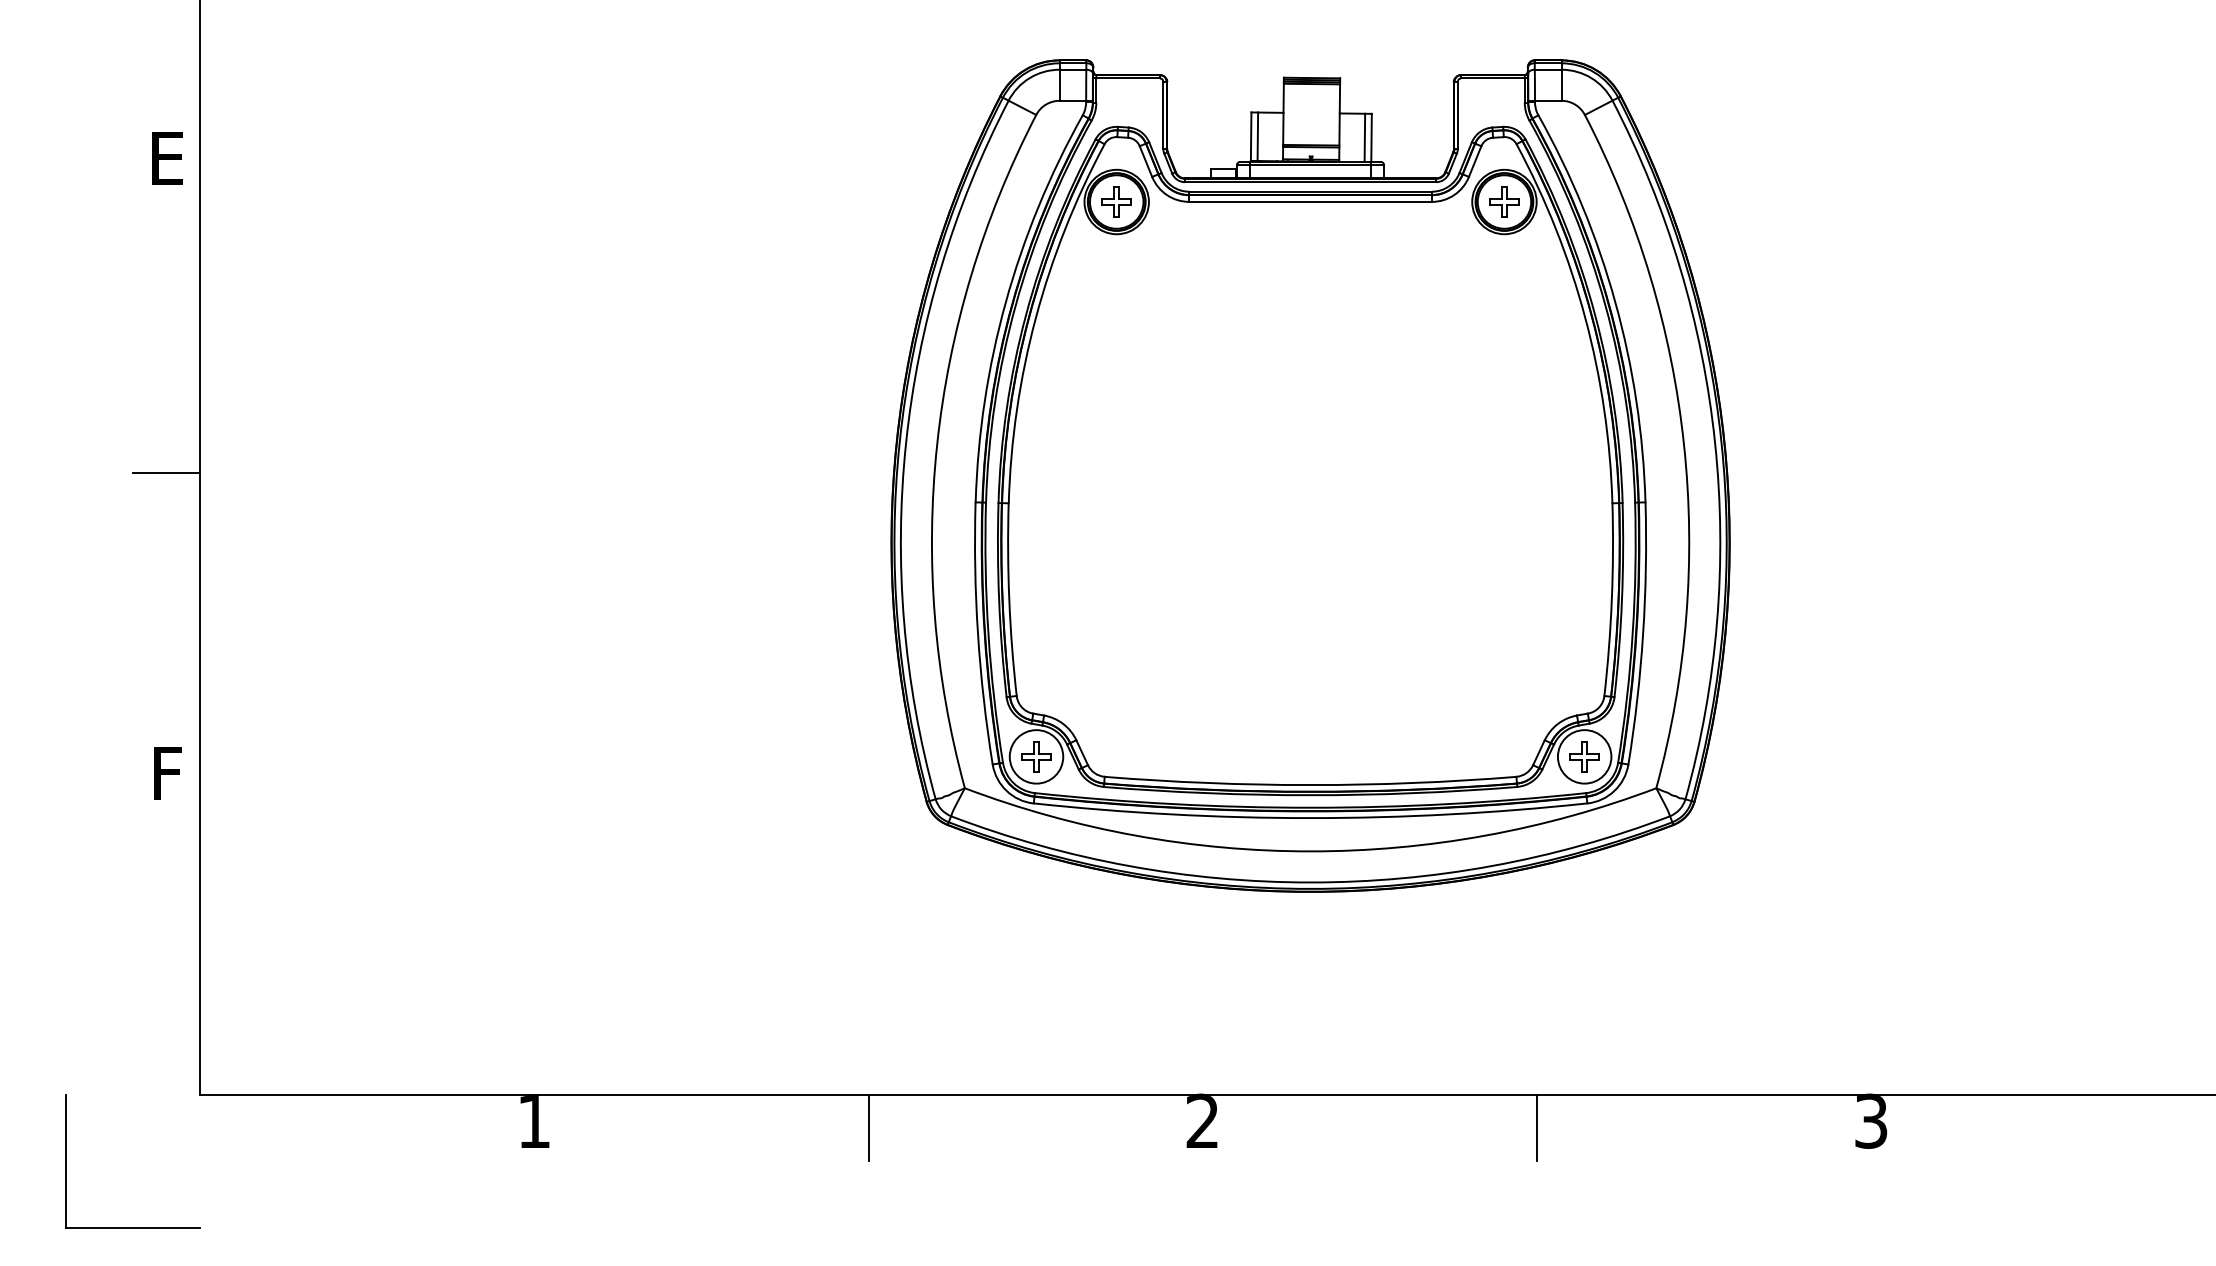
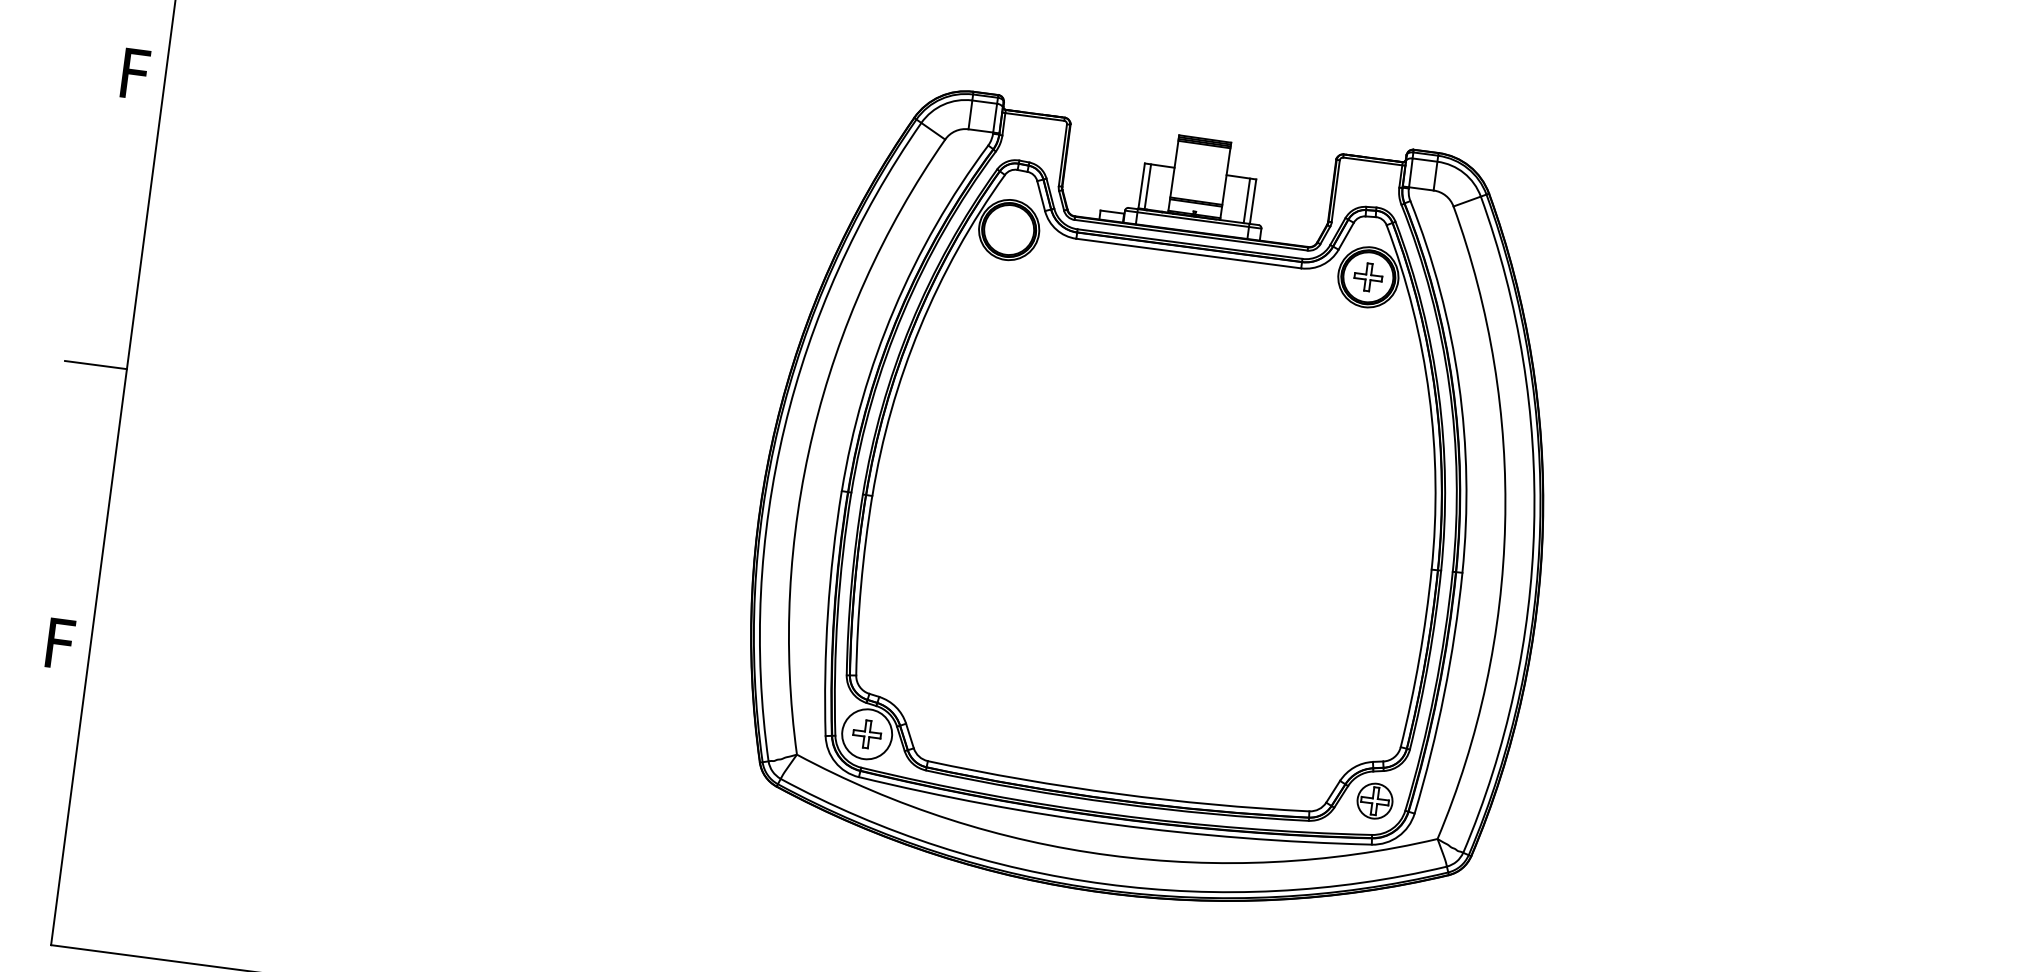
text: (167, 158) -> (135, 73), E -> F
part: (1116, 201) -> (1009, 229), removed
circle: (1584, 756) -> (1374, 800), size x0.7

